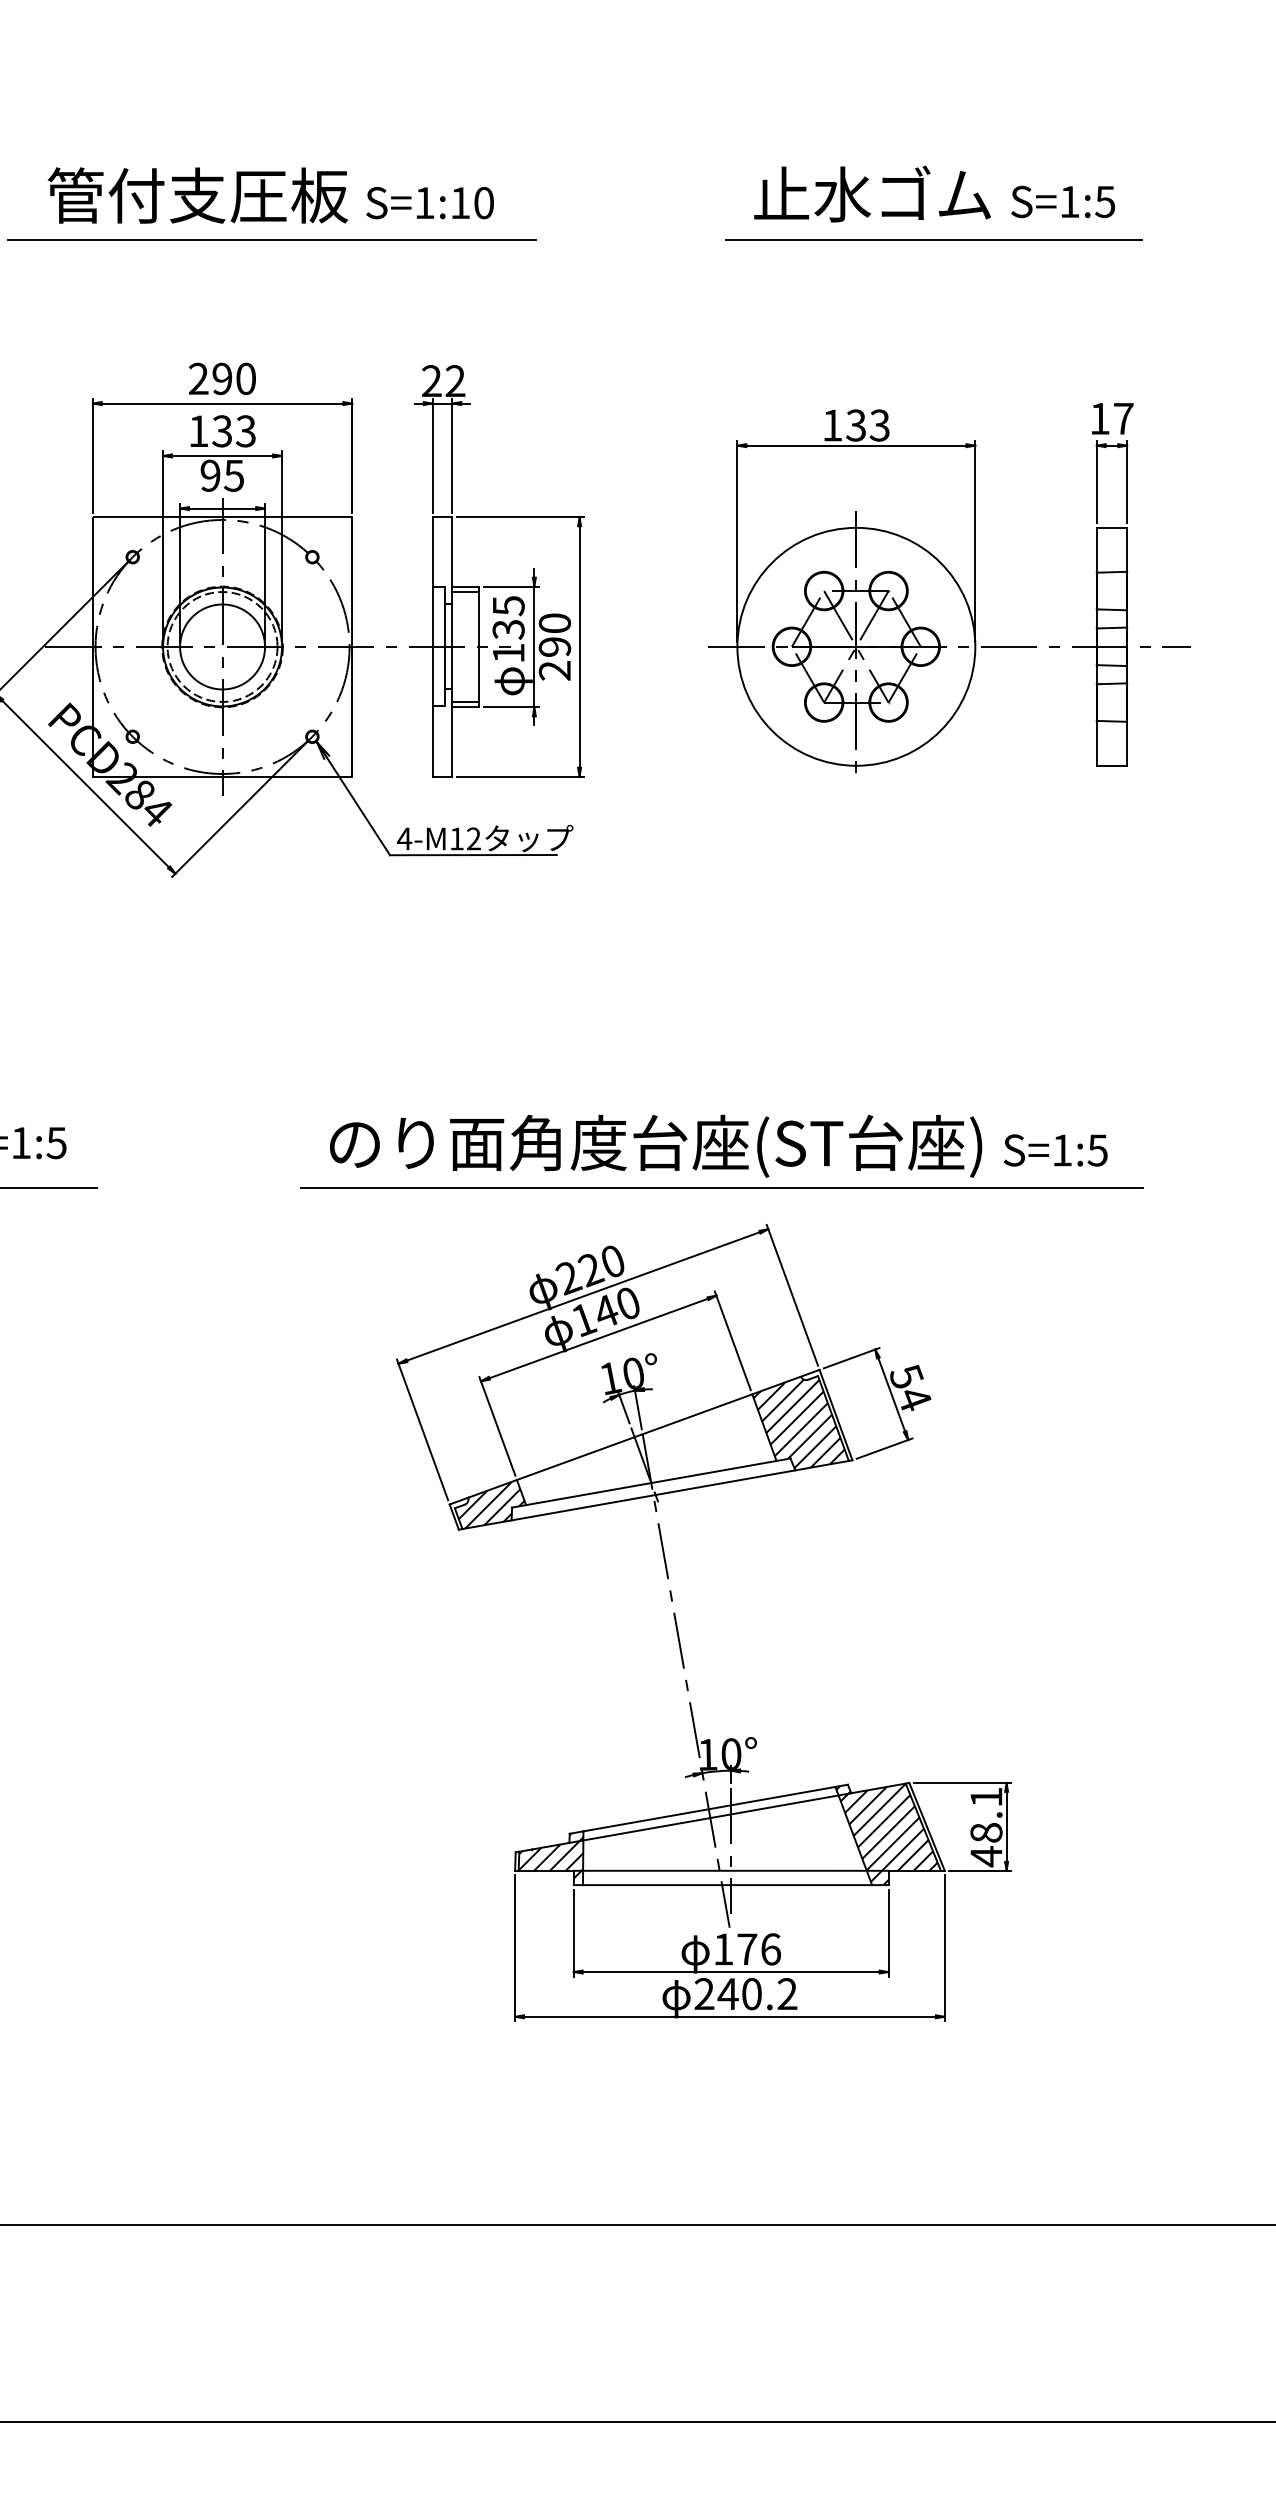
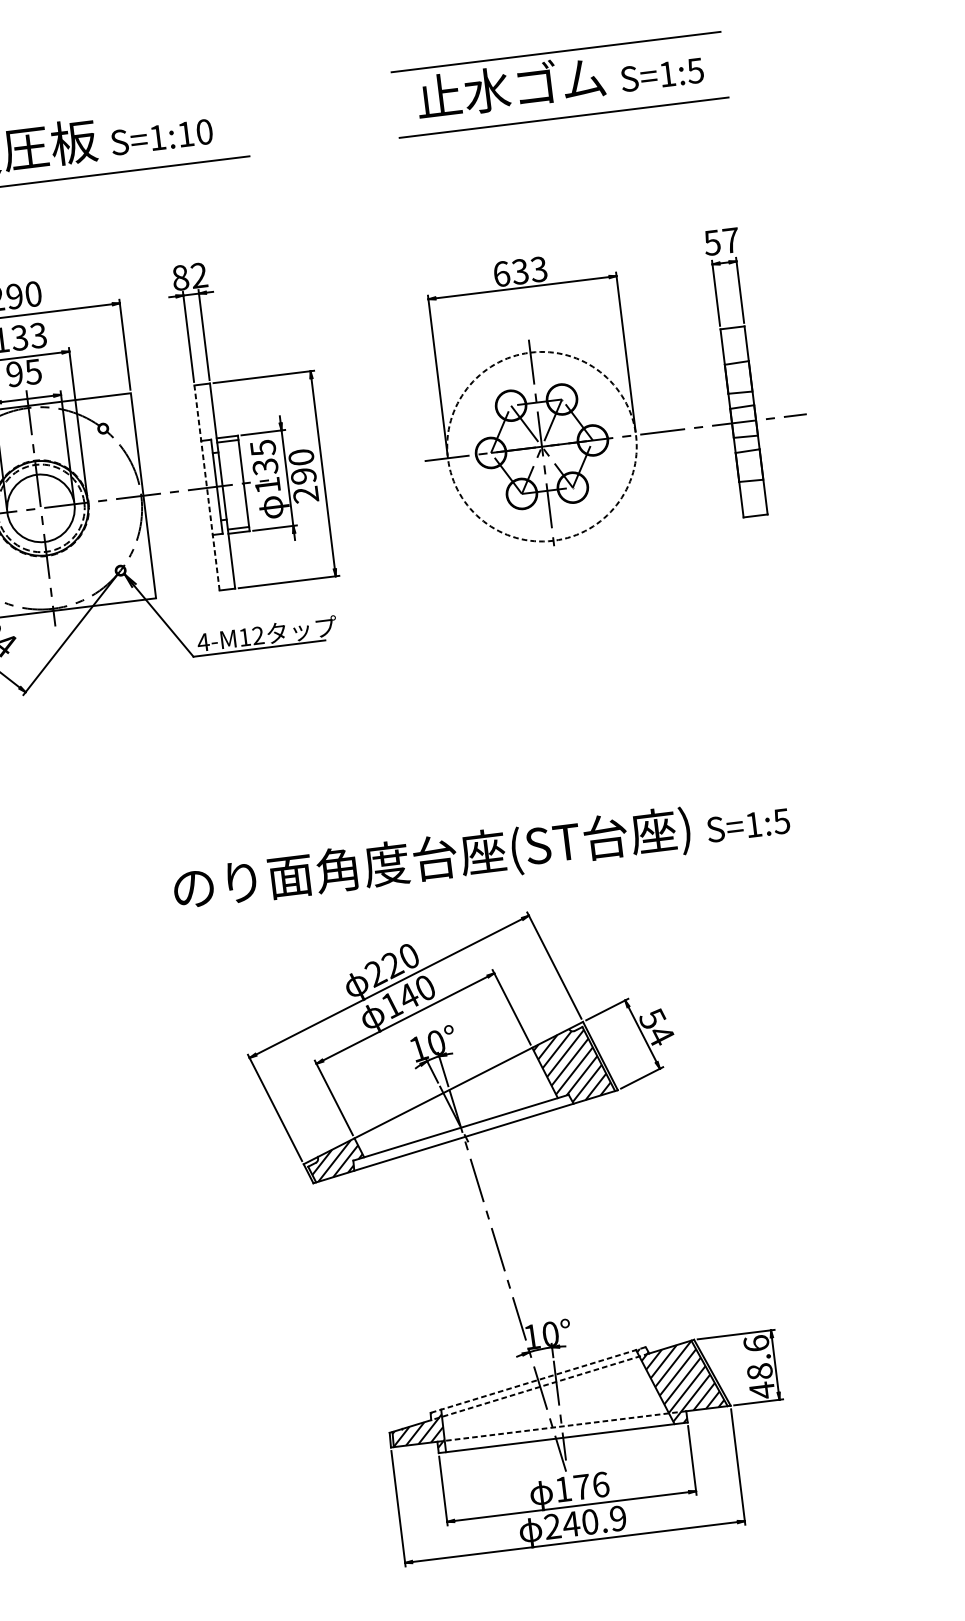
line: (933, 156) -> (555, 51), added
text: (431, 381) -> (180, 278), 22 -> 82
text: (1099, 418) -> (712, 242), 17 -> 57
text: (832, 425) -> (501, 274), 133 -> 633
line: (432, 646) -> (206, 487), solid -> dashed
circle: (856, 646) -> (542, 446), solid -> dashed
line: (721, 1187) -> (487, 887), removed
text: (986, 1796) -> (756, 1342), 48.1 -> 48.6
line: (708, 1809) -> (537, 1380), solid -> dashed
line: (709, 1818) -> (539, 1387), solid -> dashed
line: (731, 1870) -> (562, 1426), solid -> dashed
text: (787, 1994) -> (618, 1518), 240.2 -> 240.9

